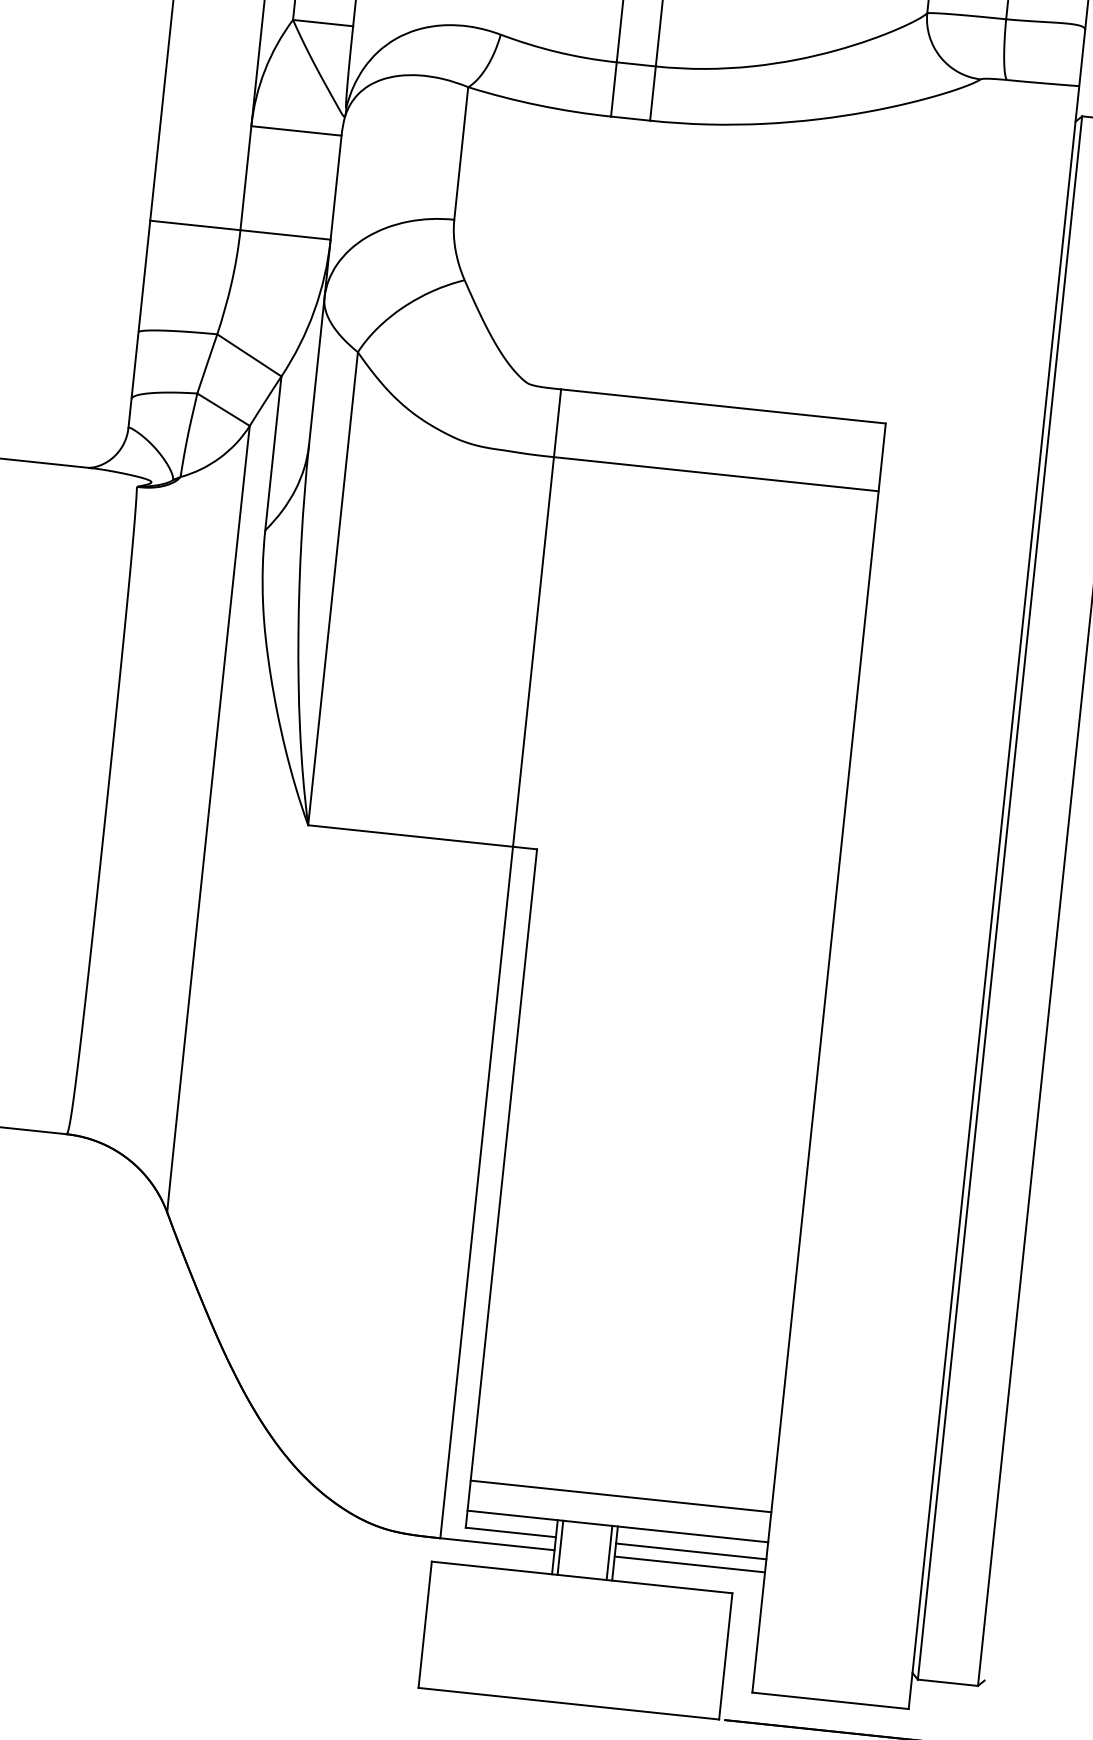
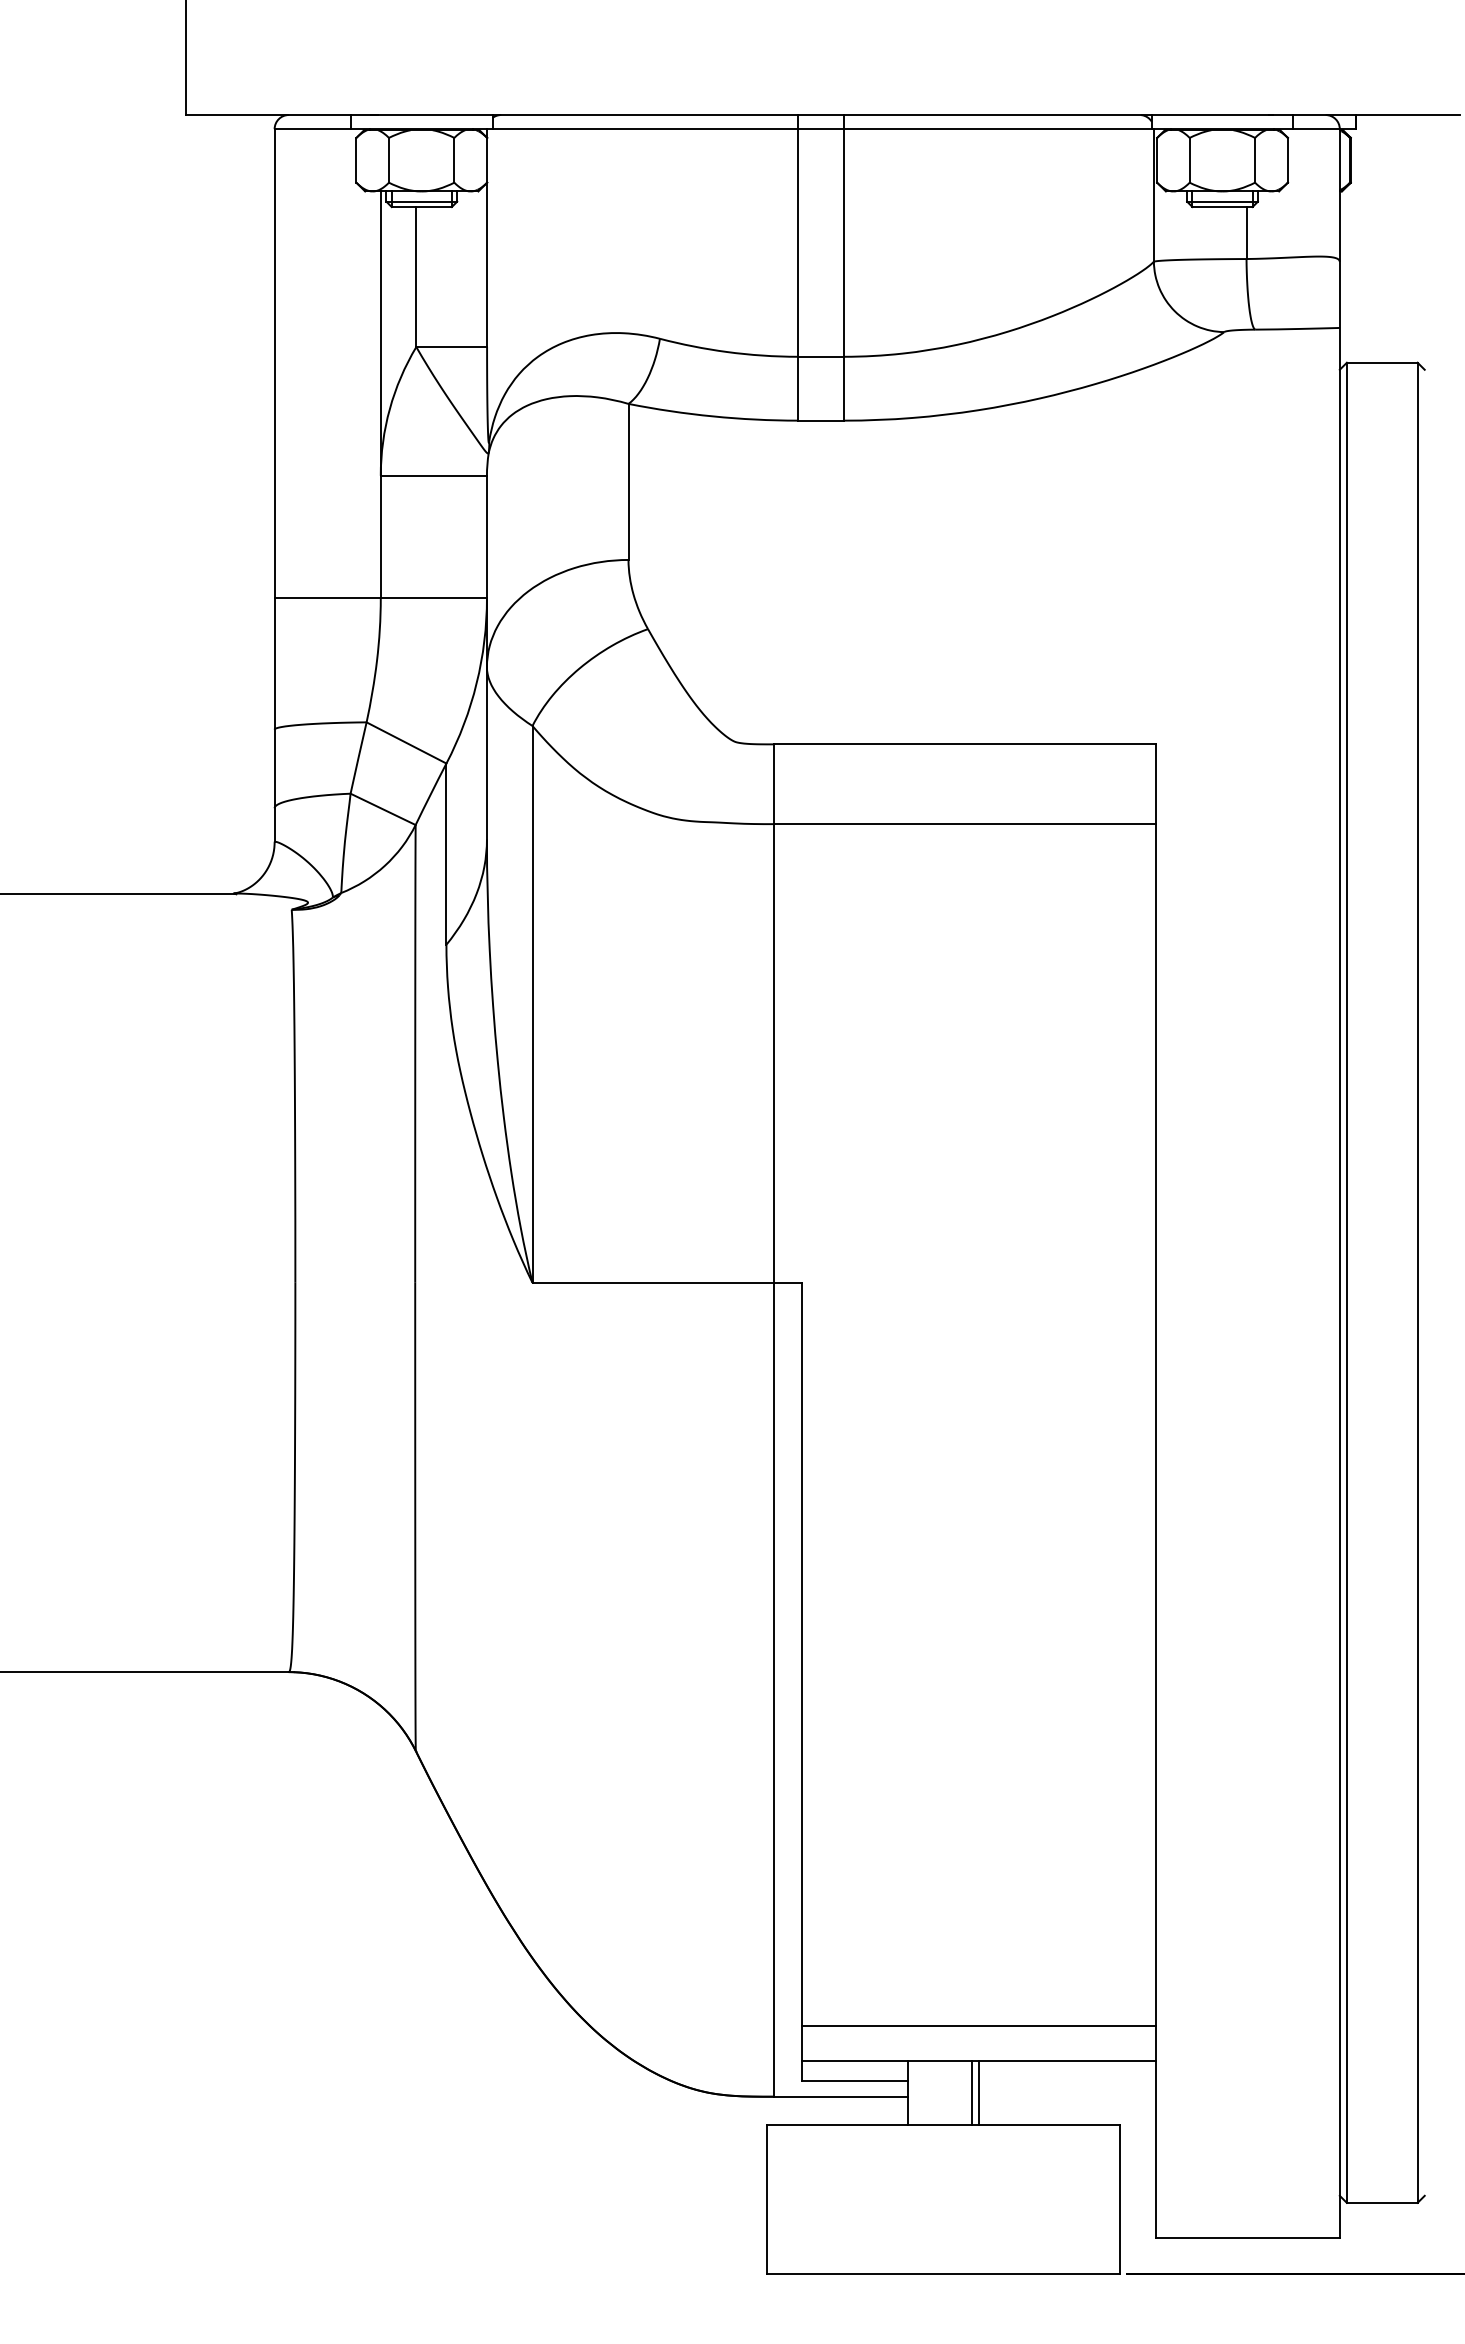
line: (560, 1548) -> (914, 2093), removed
line: (690, 1551) -> (1066, 2081), removed
line: (689, 1564) -> (1066, 2096), removed

